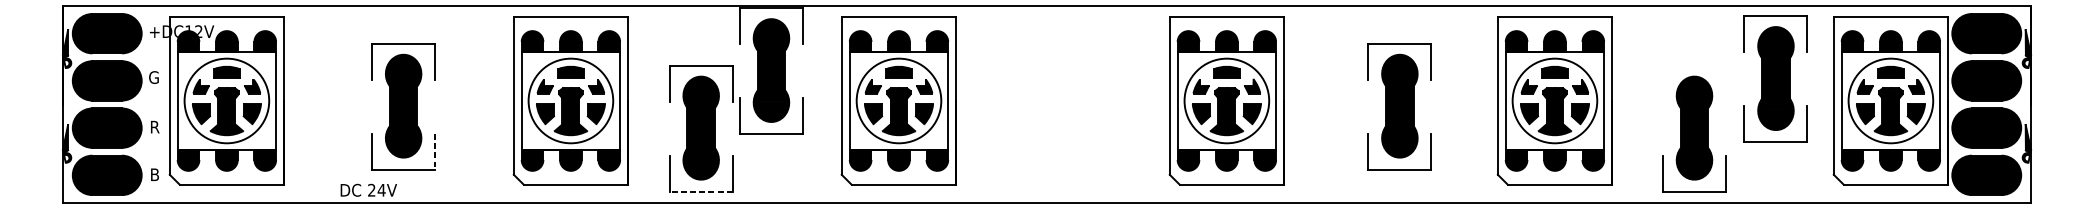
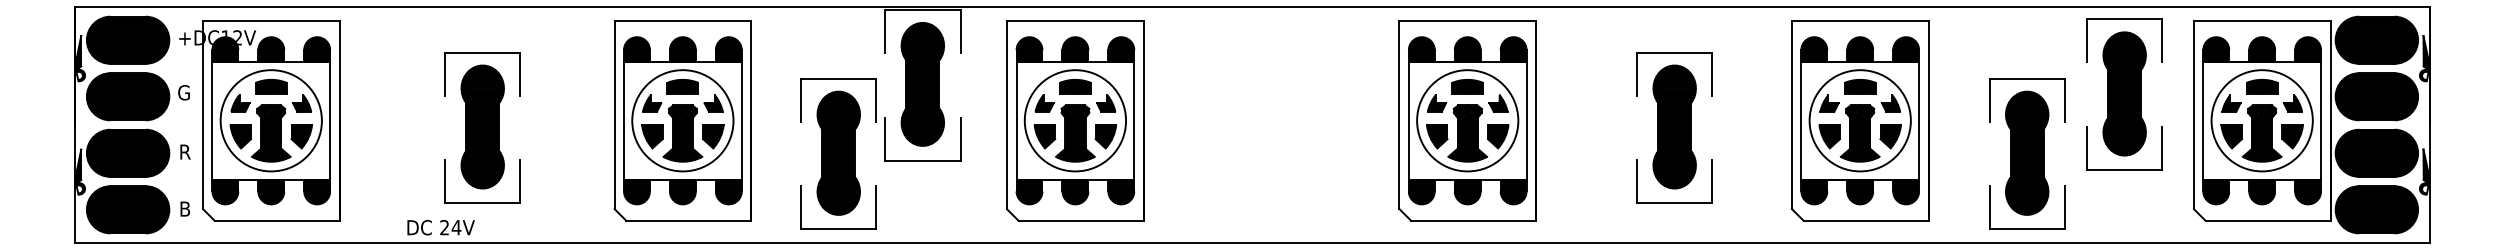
part: (1694, 66) -> (2027, 79), added
line: (435, 152) -> (520, 182), dashed -> solid
line: (700, 191) -> (838, 229), dashed -> solid

